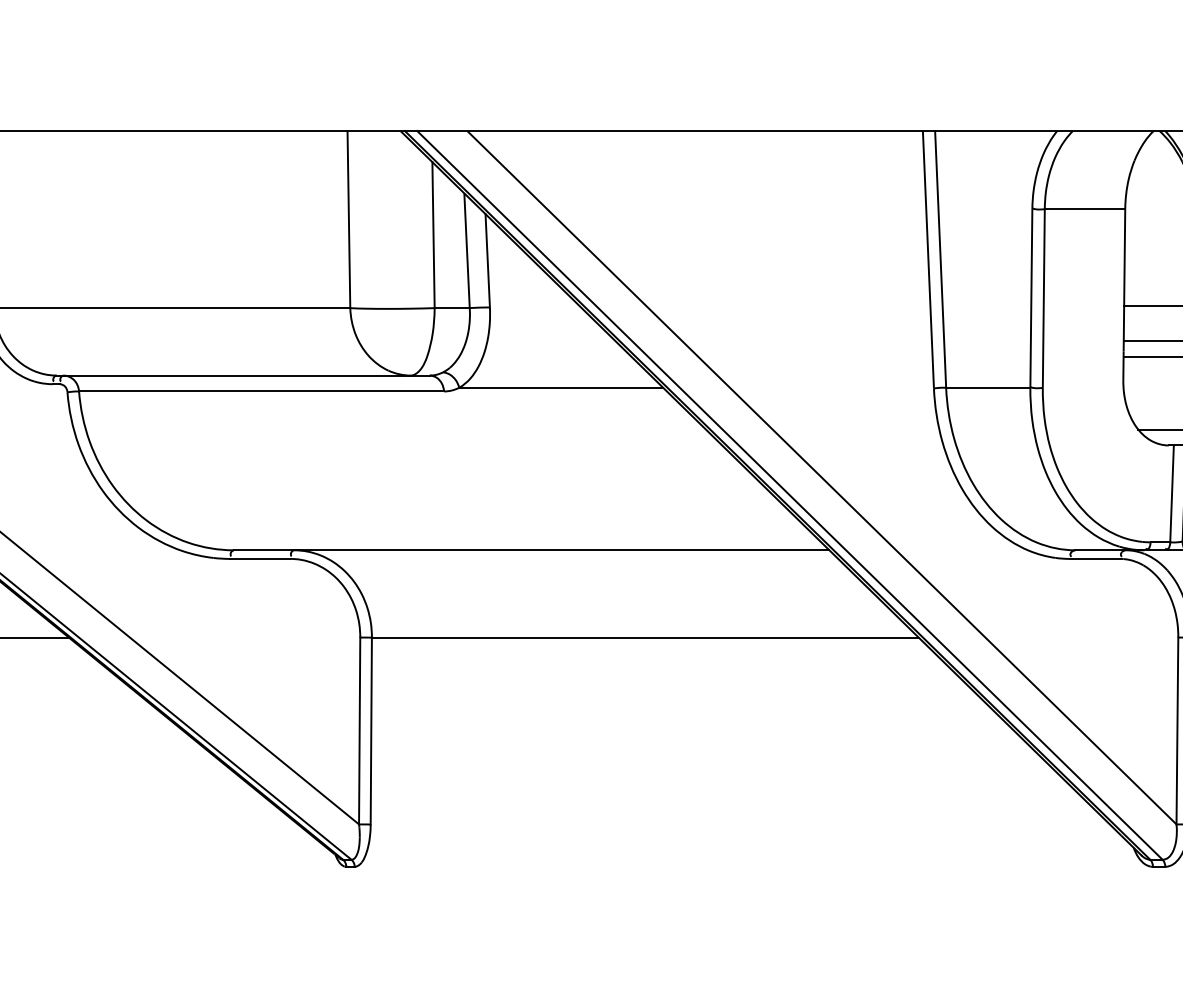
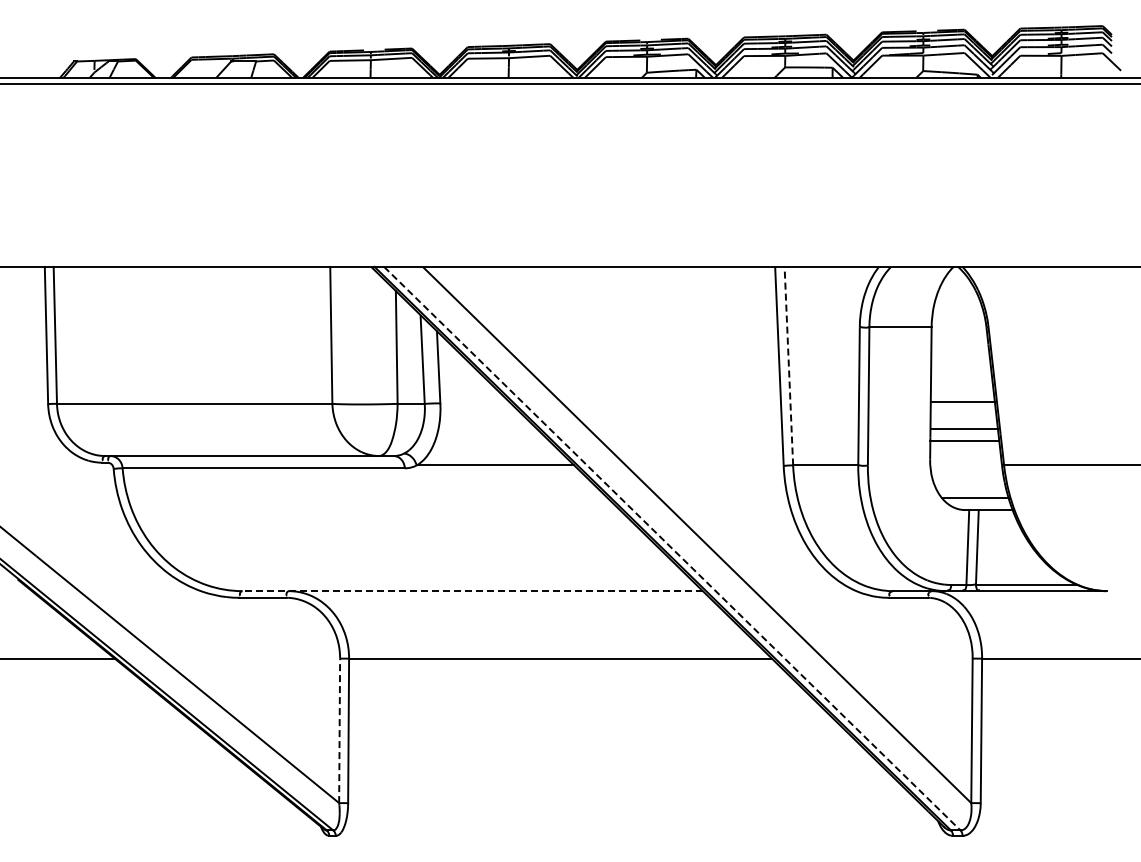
line: (940, 258) -> (788, 365), solid -> dashed
line: (790, 496) -> (672, 549), solid -> dashed
line: (531, 550) -> (472, 591), solid -> dashed
line: (359, 730) -> (339, 730), solid -> dashed

